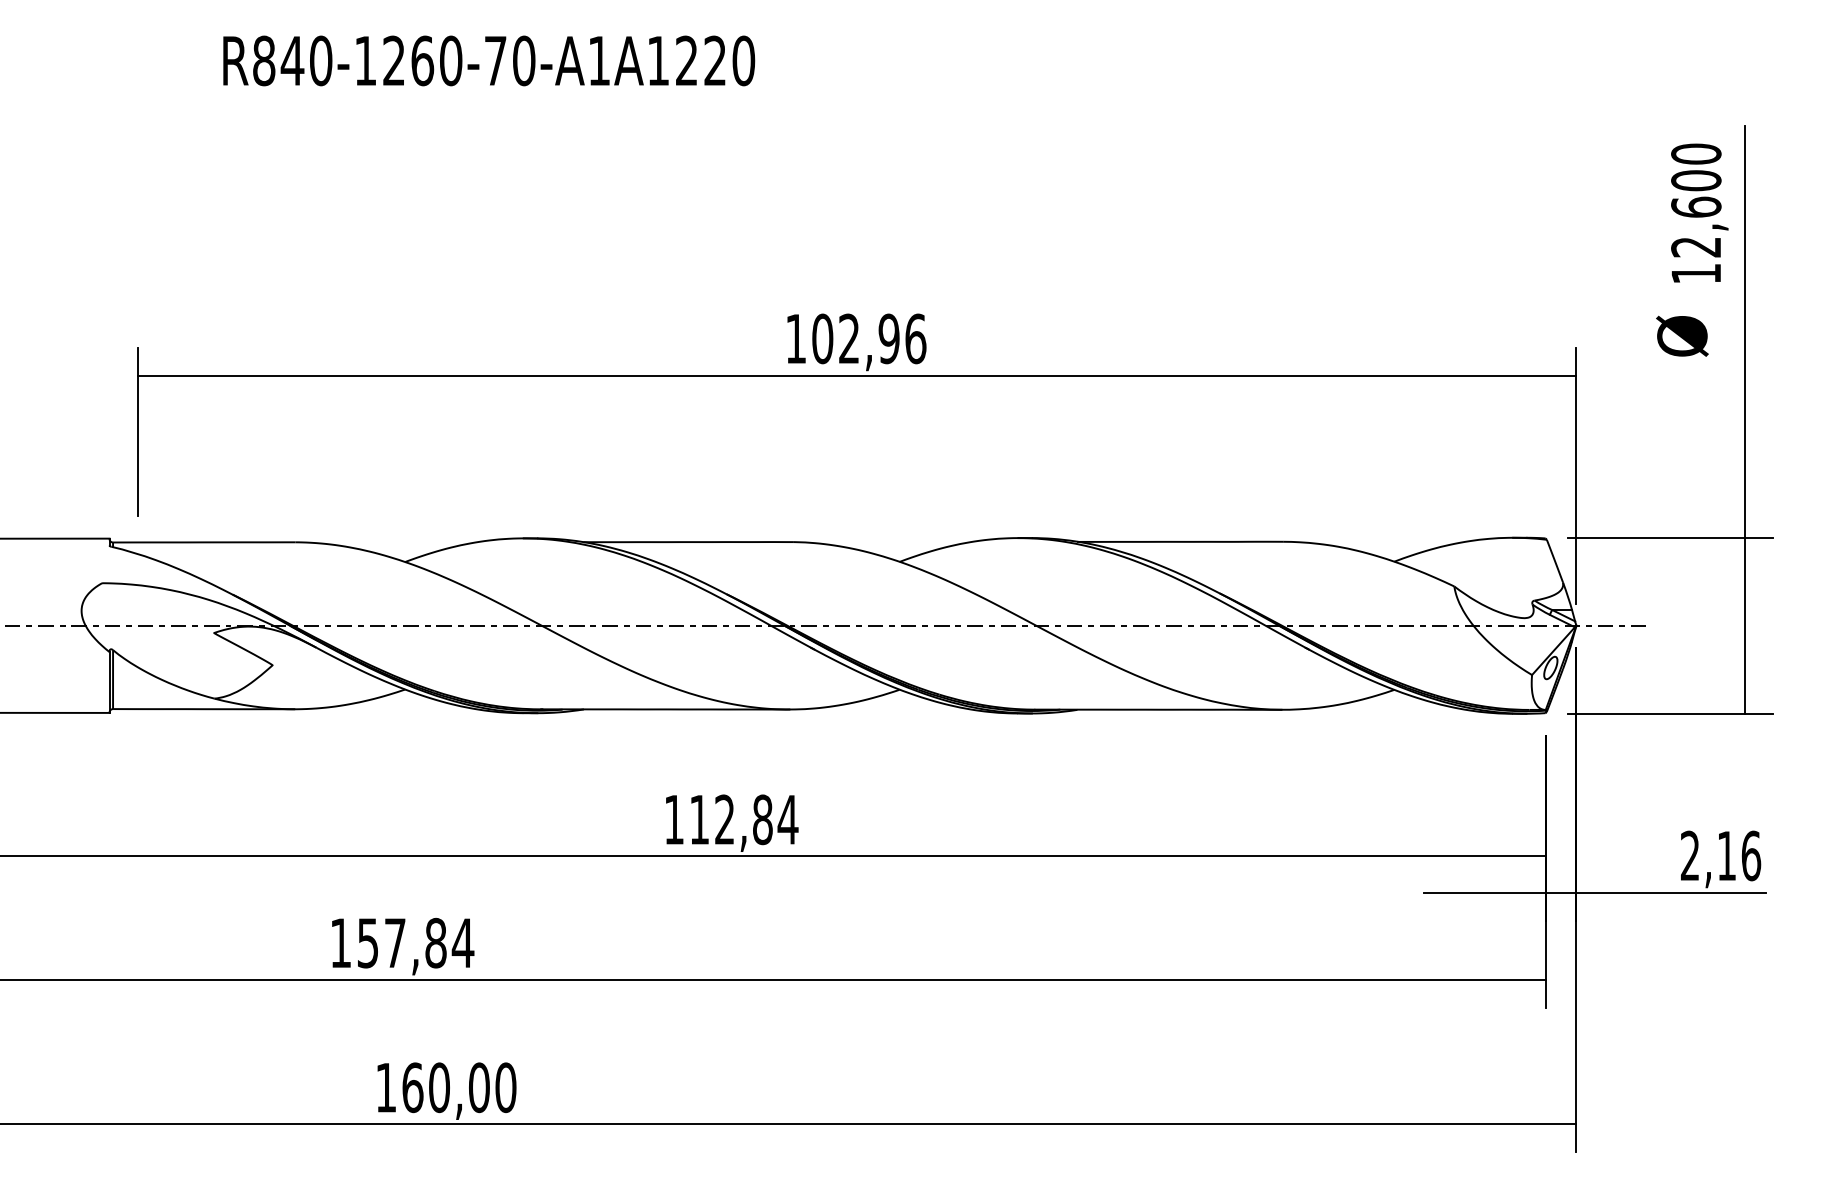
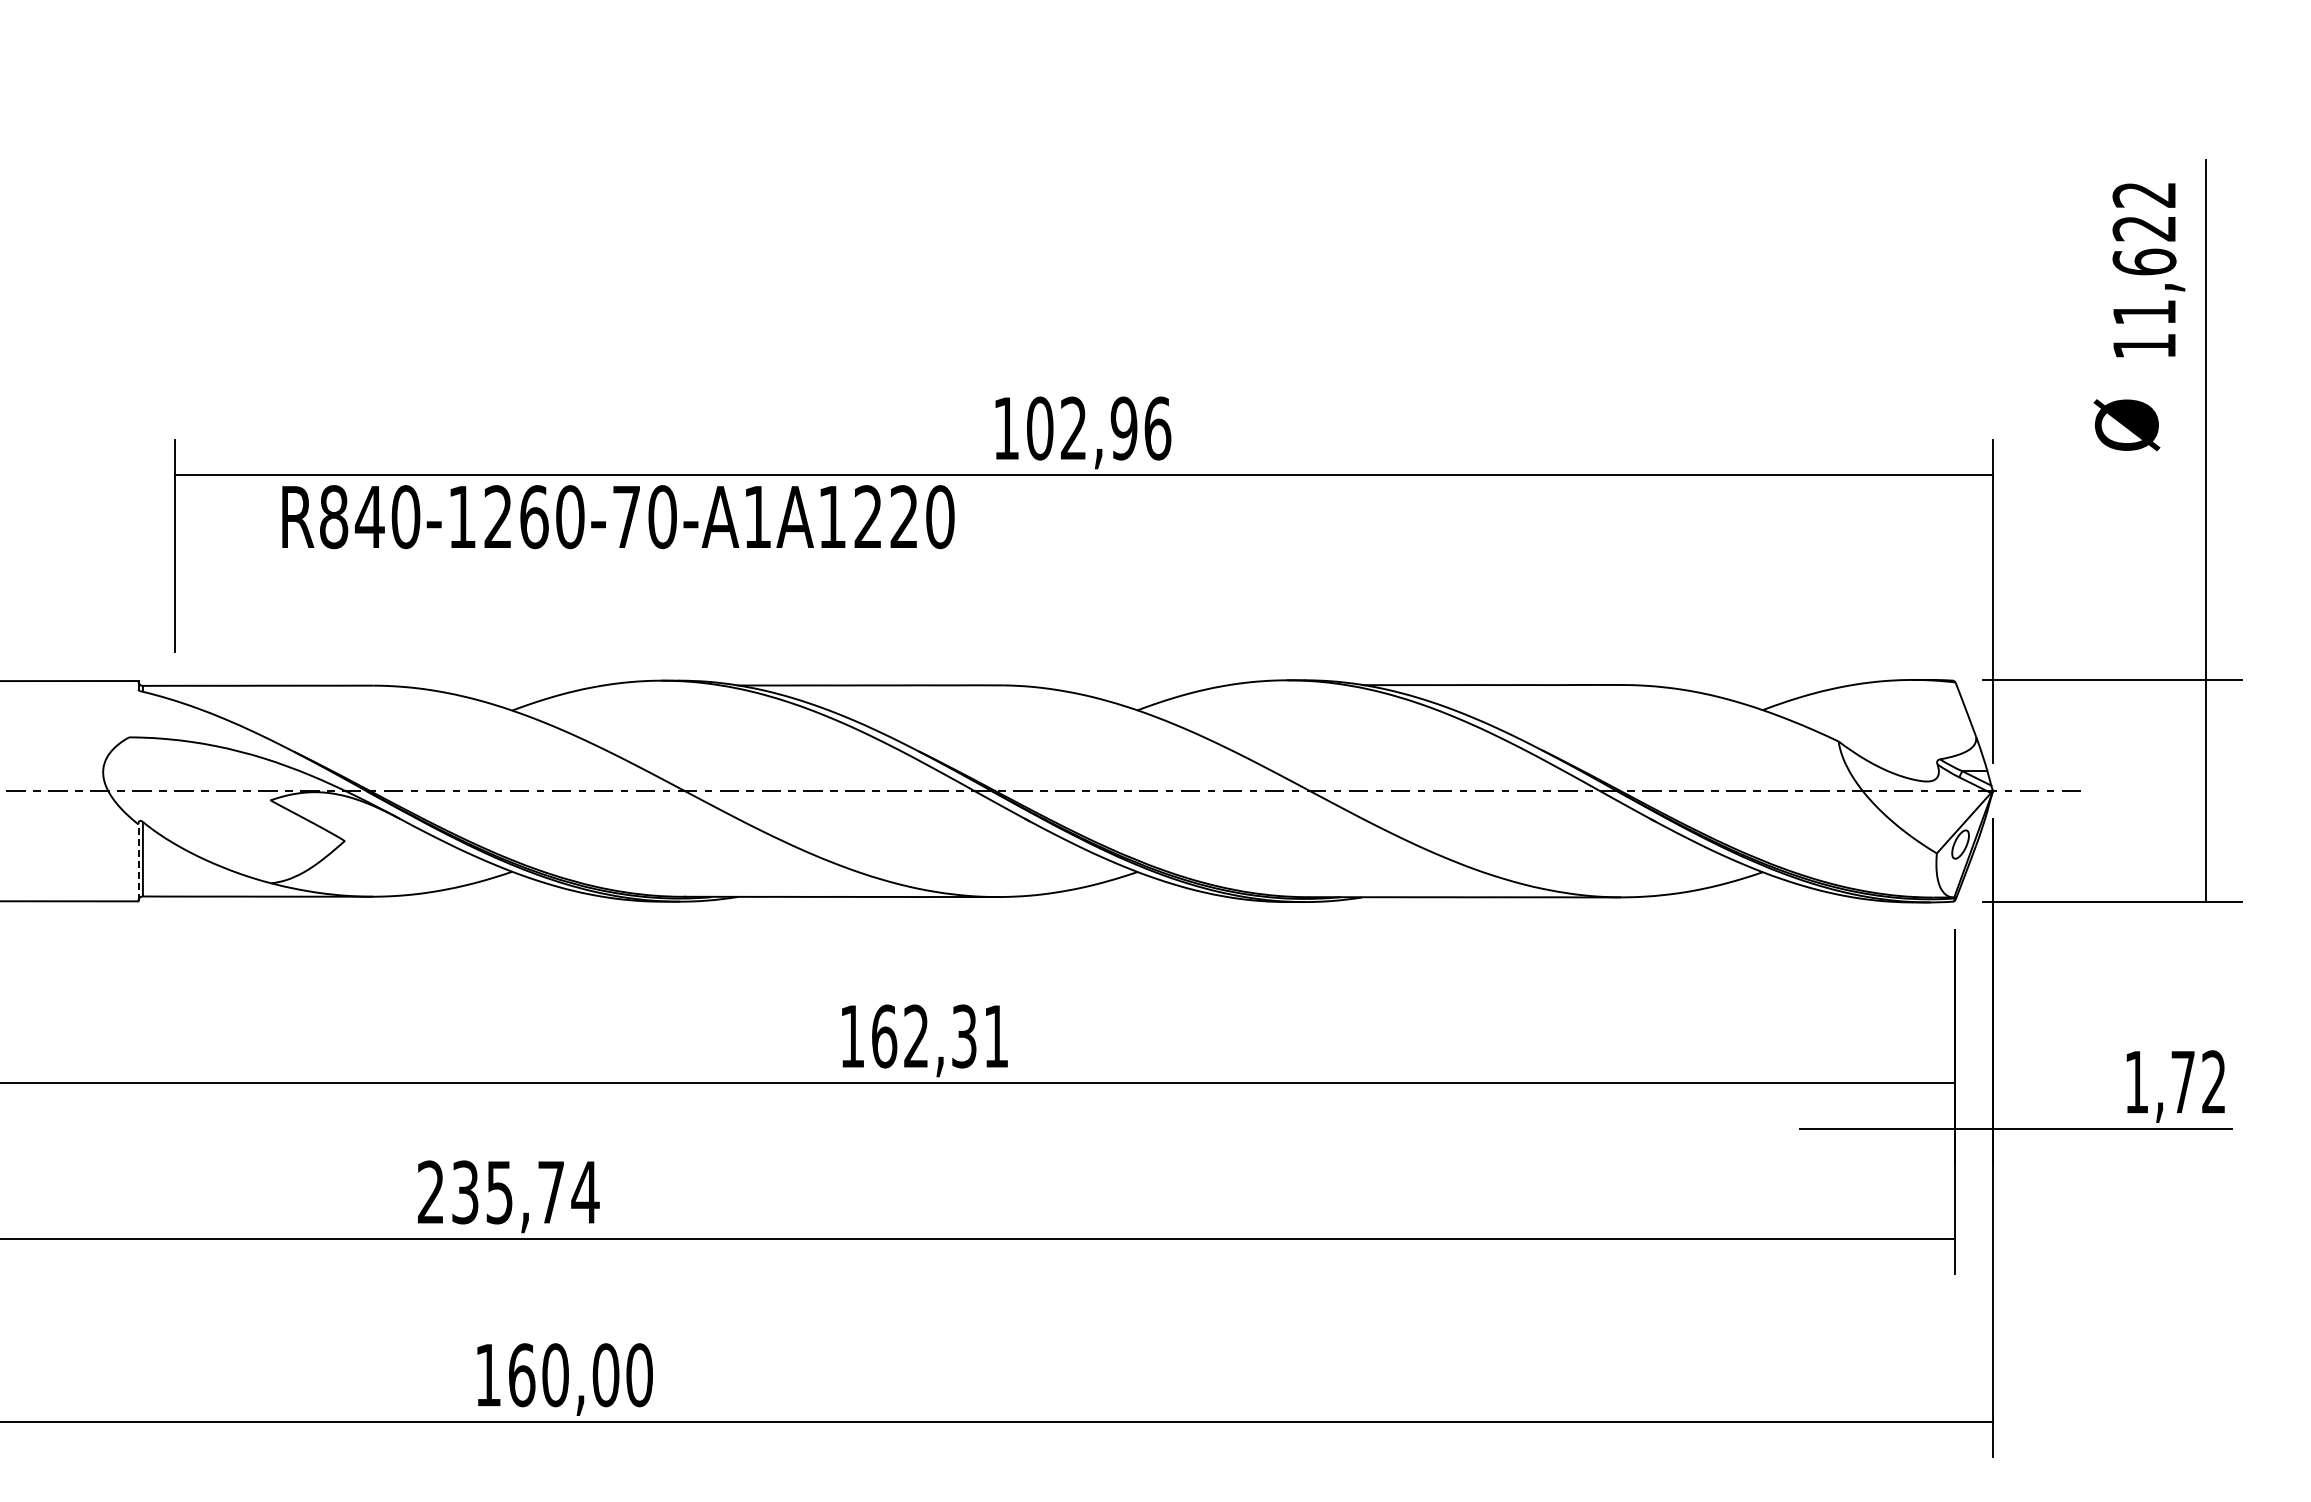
text: (489, 61) -> (618, 517), moved
text: (1696, 200) -> (2144, 253), 12,600 -> 11,622
line: (109, 682) -> (138, 862), solid -> dashed
text: (743, 819) -> (940, 1036), 112,84 -> 162,31
text: (1720, 856) -> (2175, 1082), 2,16 -> 1,72
text: (388, 943) -> (491, 1192), 157,84 -> 235,74

